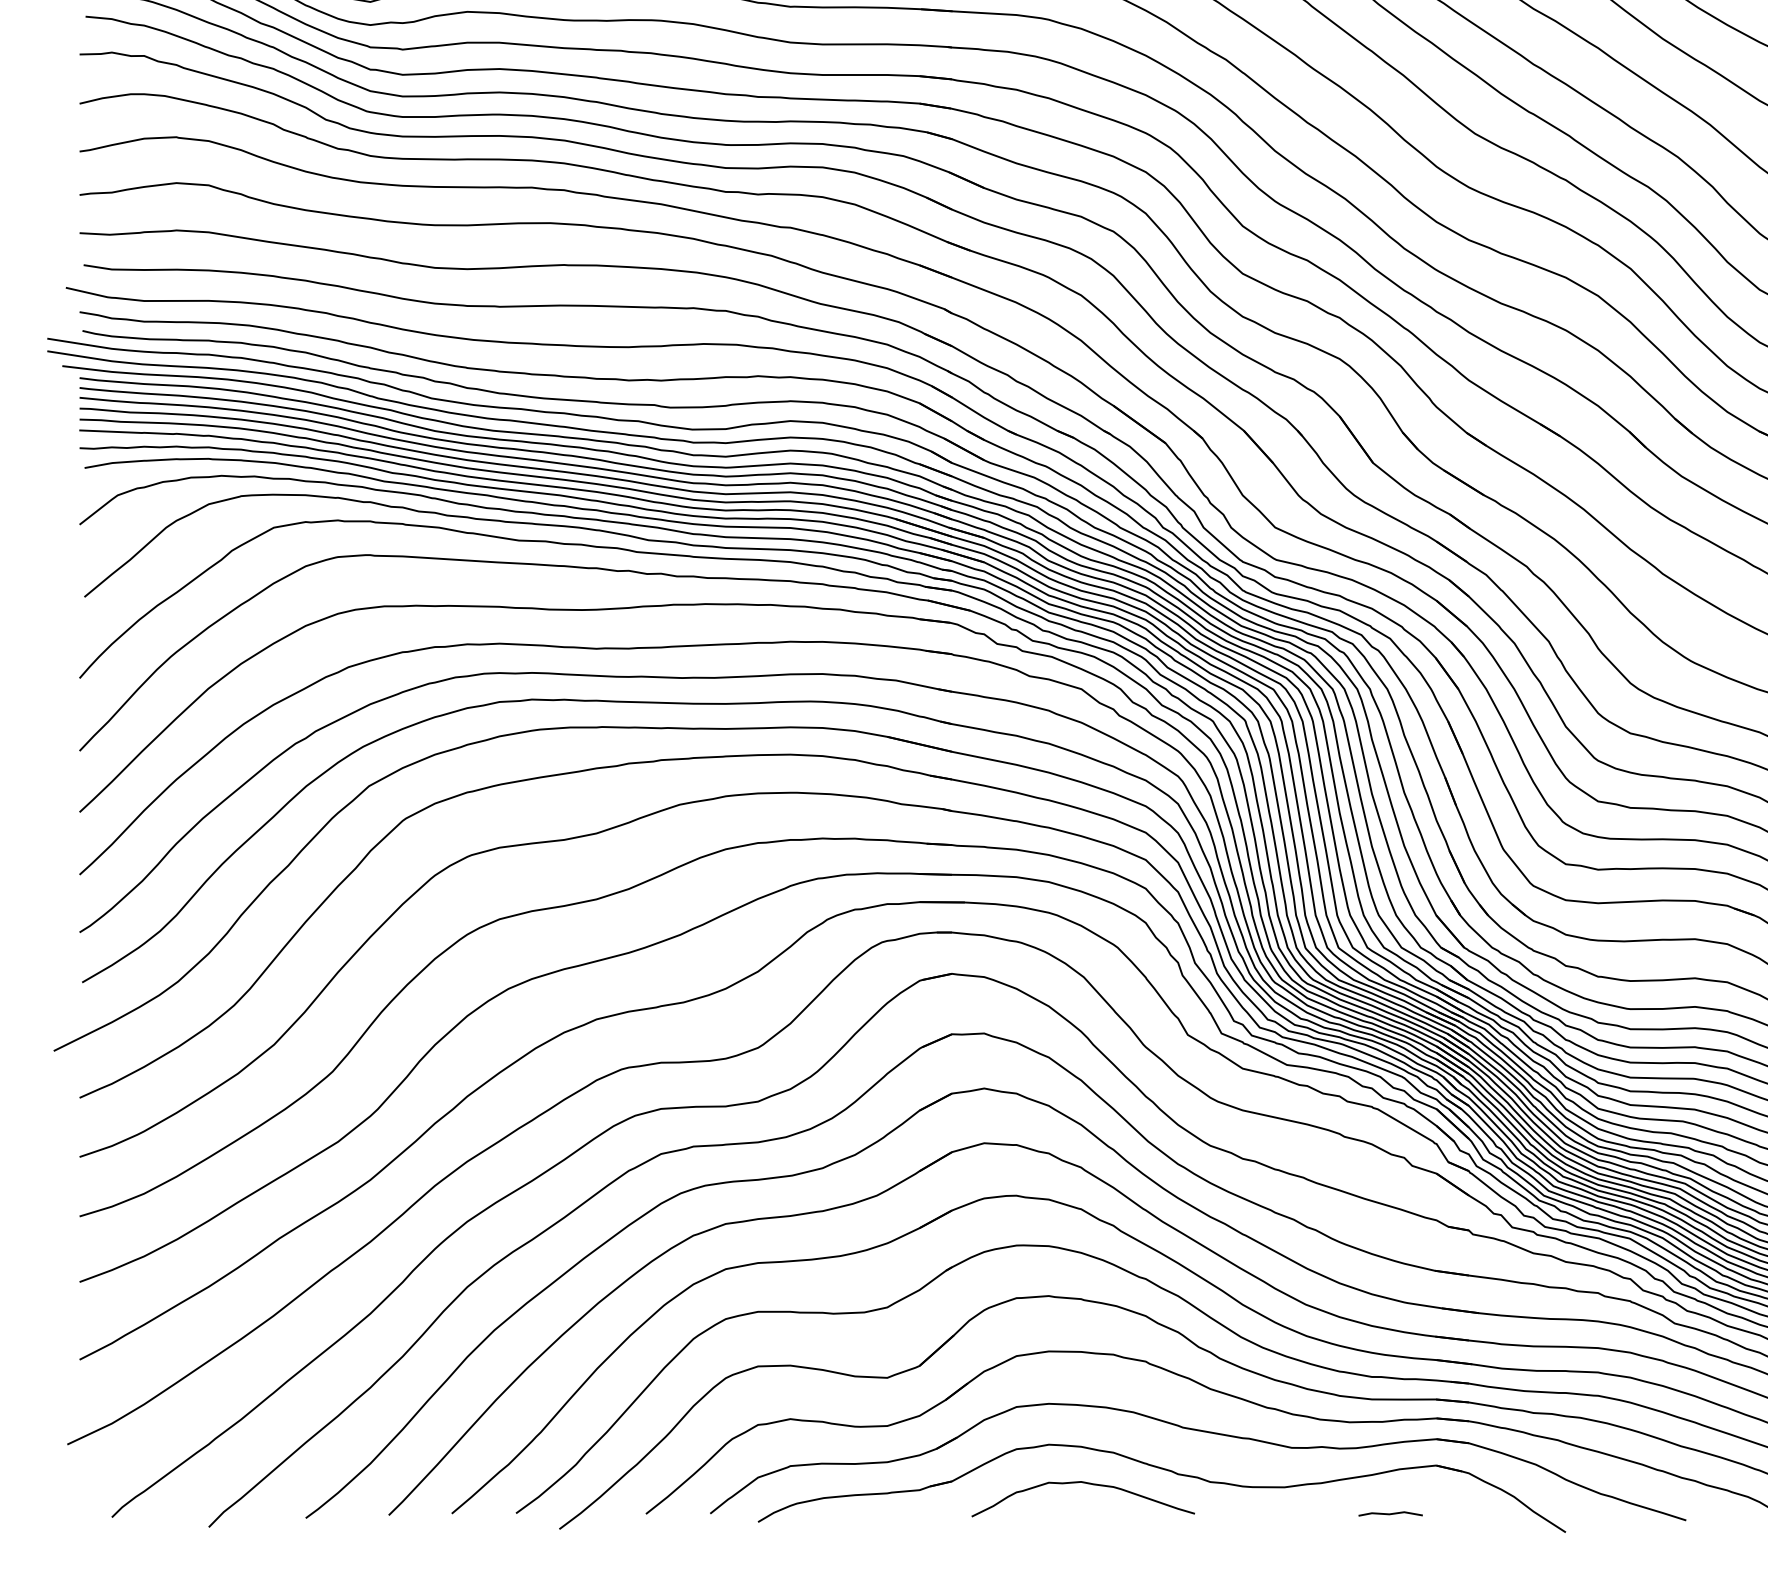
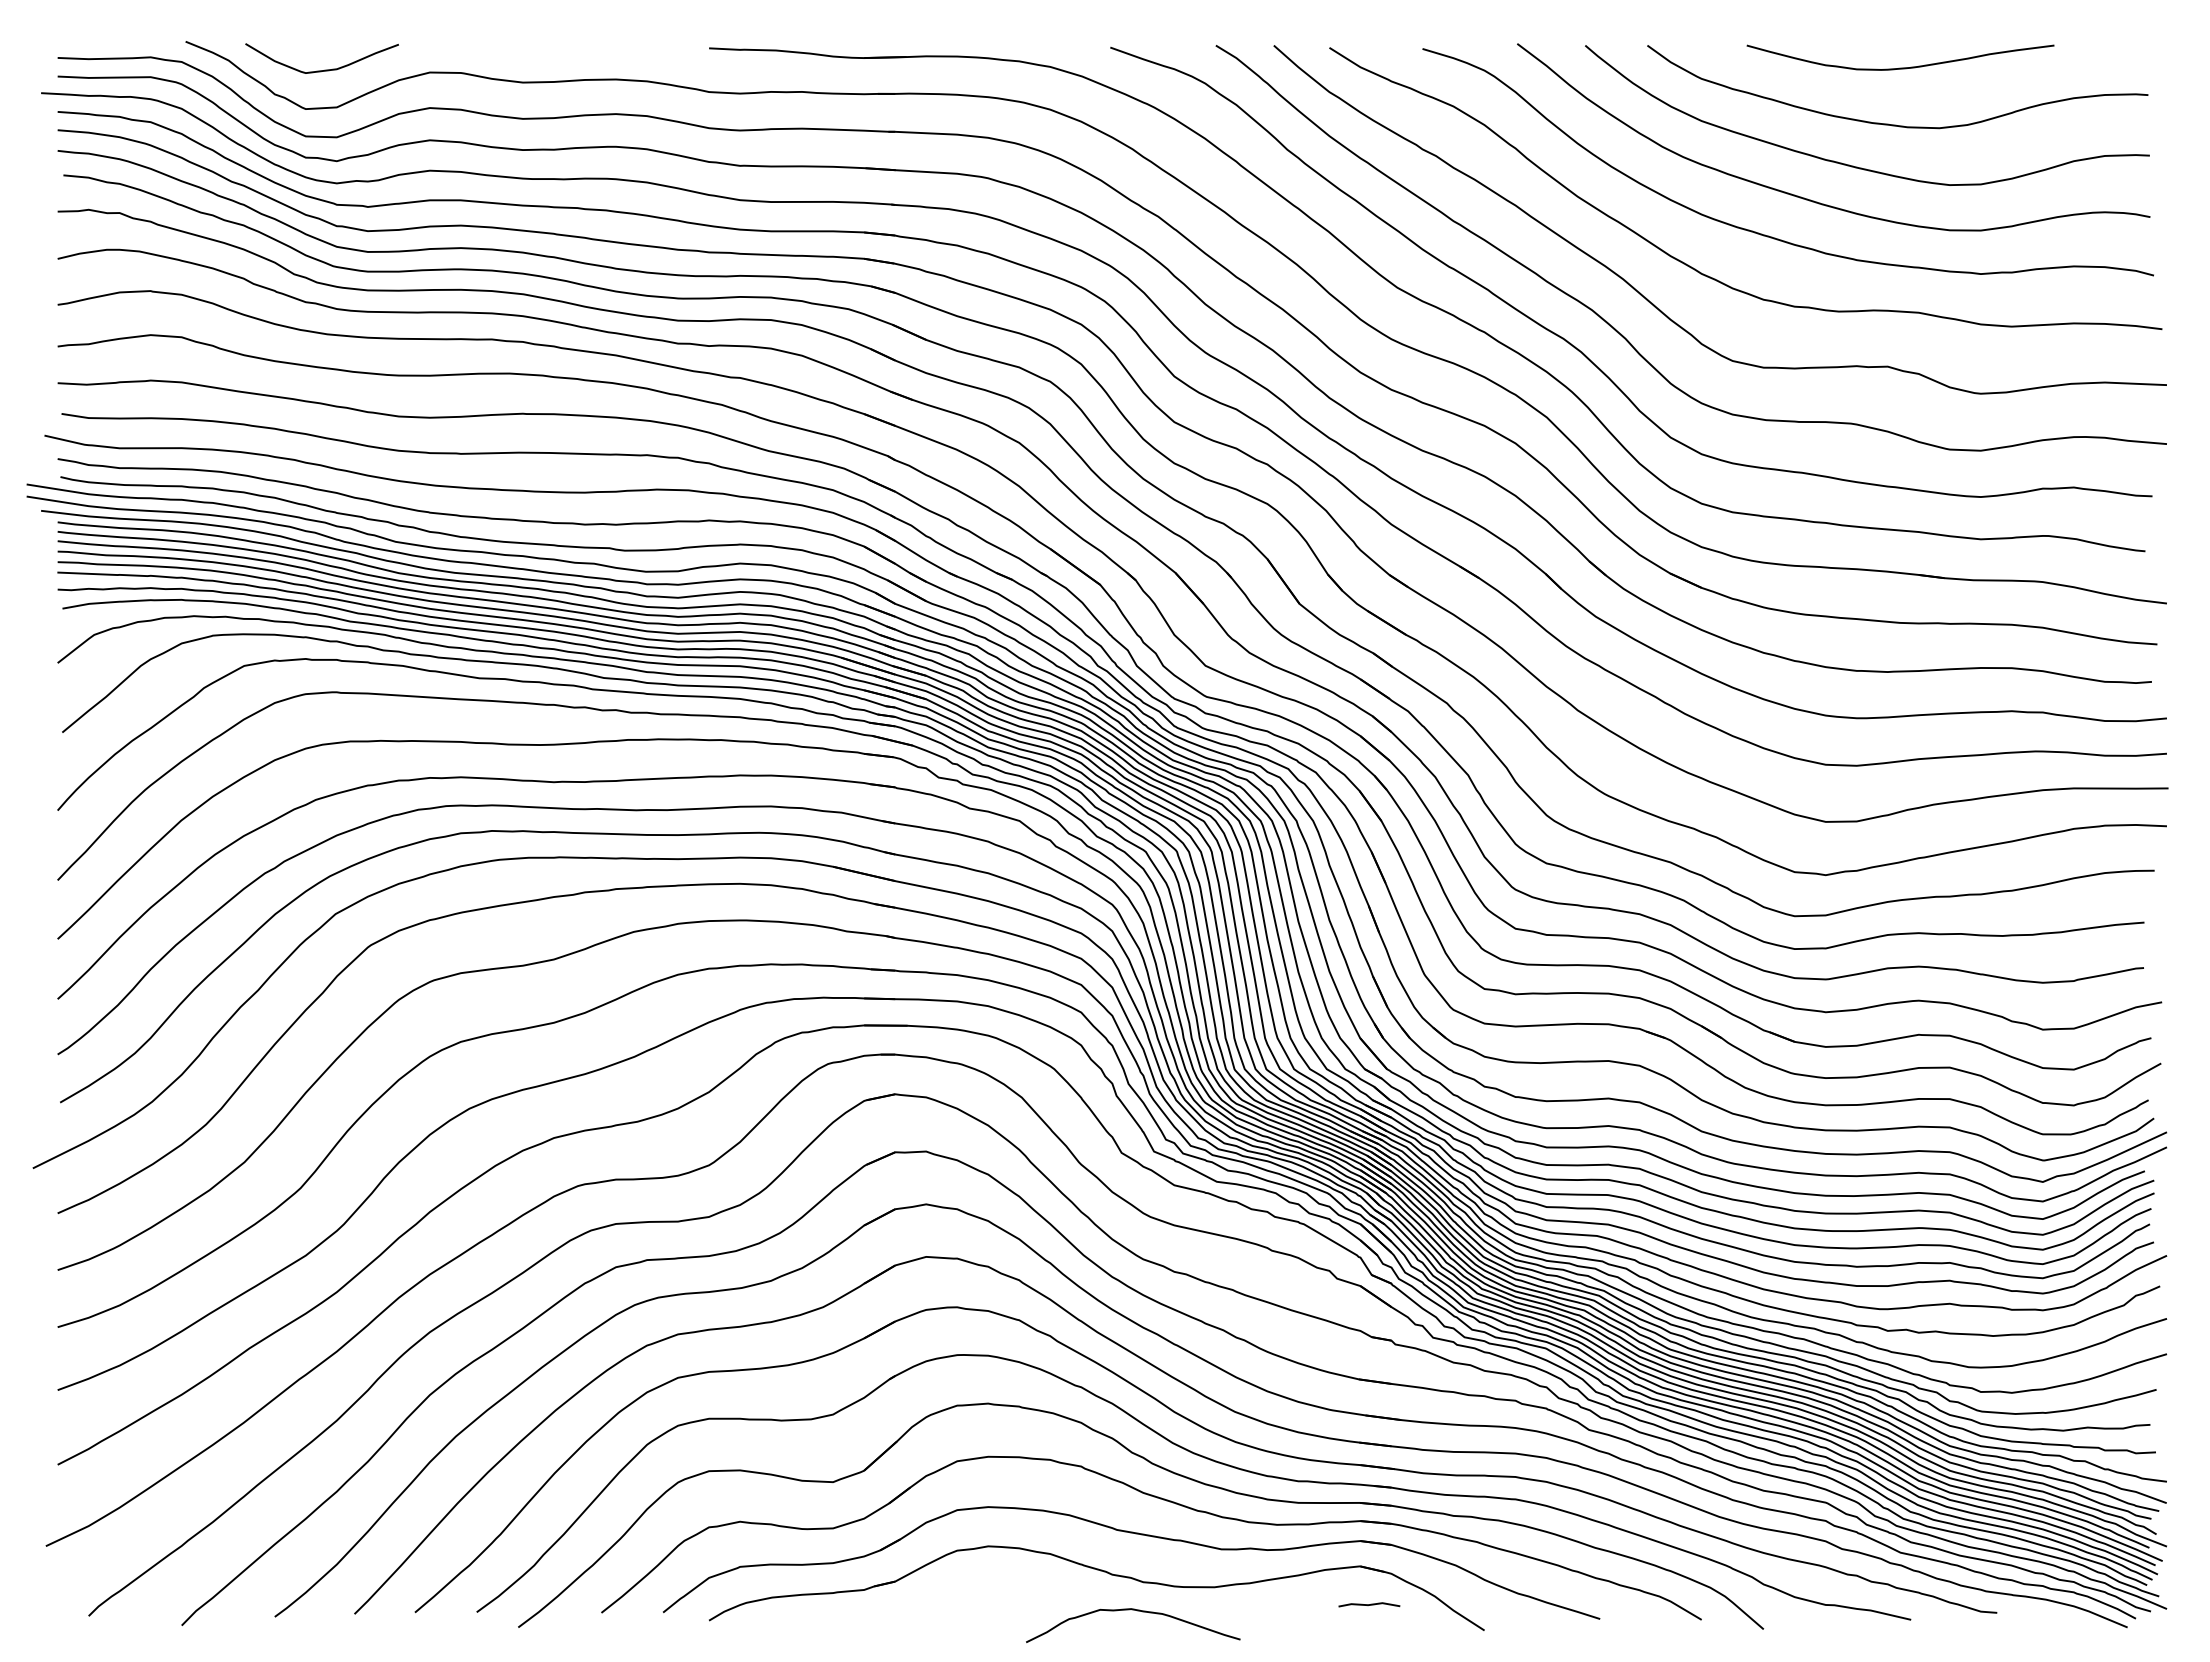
curve: (1087, 1484) -> (1137, 1611), moved
line: (1390, 1513) -> (1369, 1604), moved

